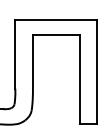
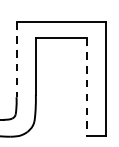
line: (15, 54) -> (16, 59), solid -> dashed
line: (79, 79) -> (86, 87), solid -> dashed

